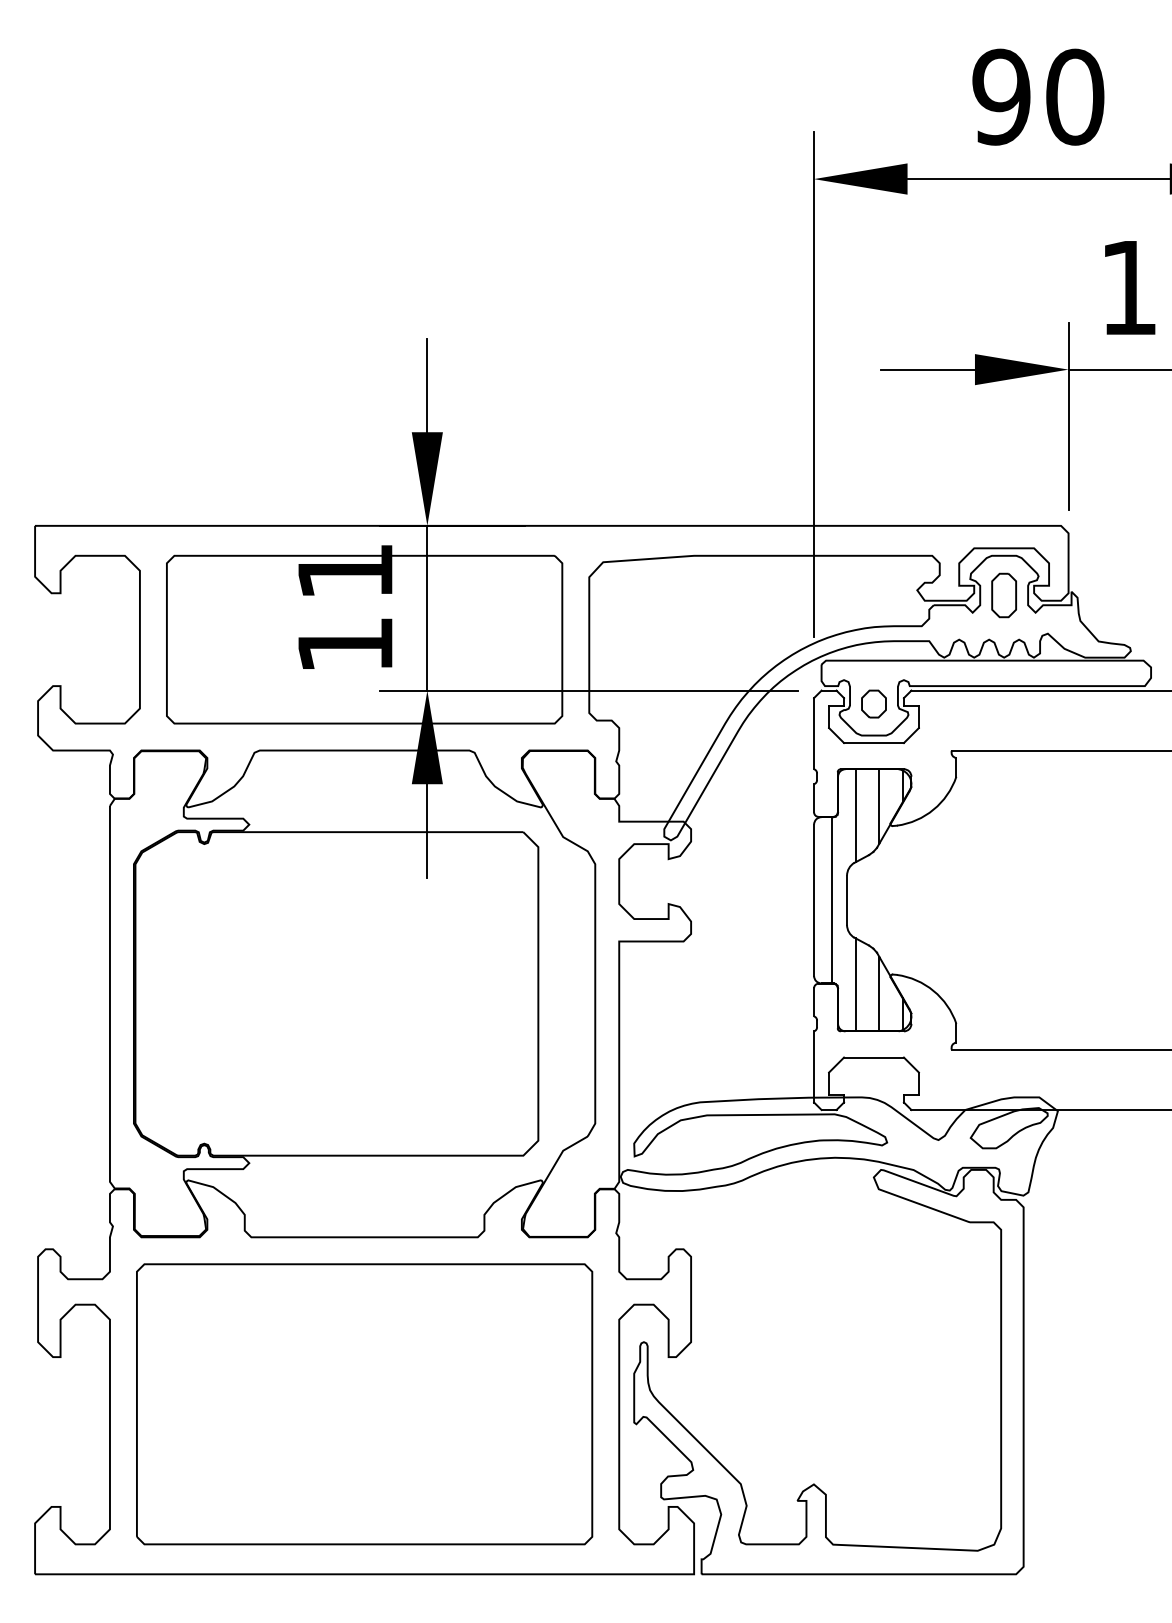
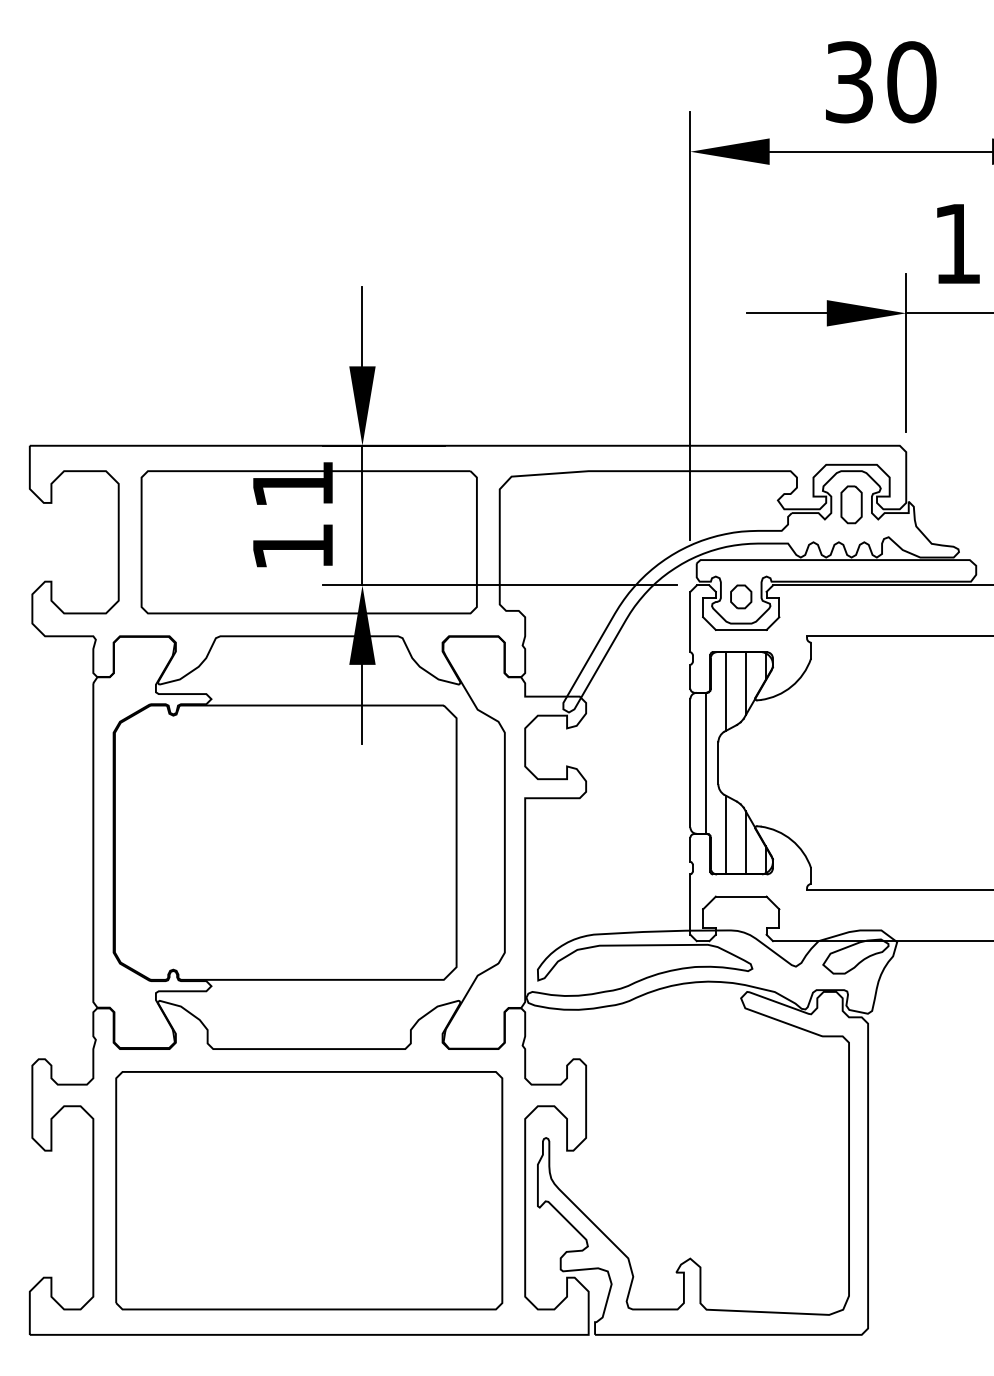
text: (1001, 96) -> (849, 81), 90 -> 30

